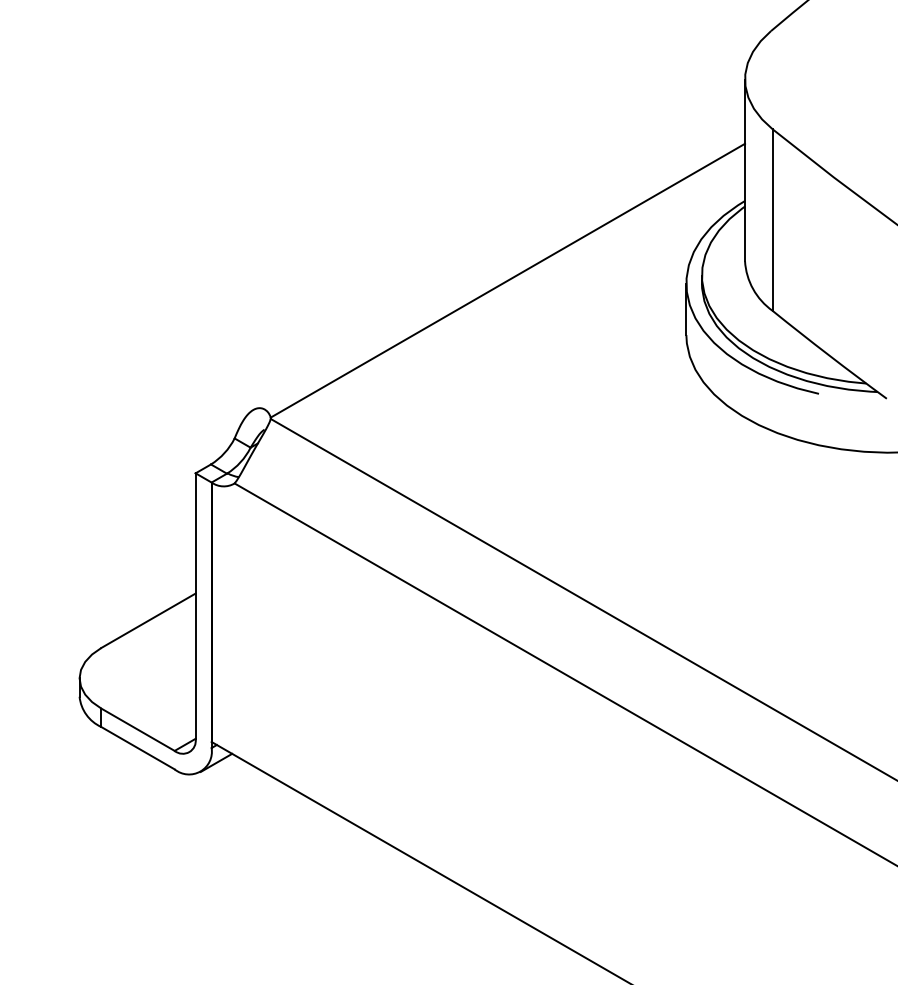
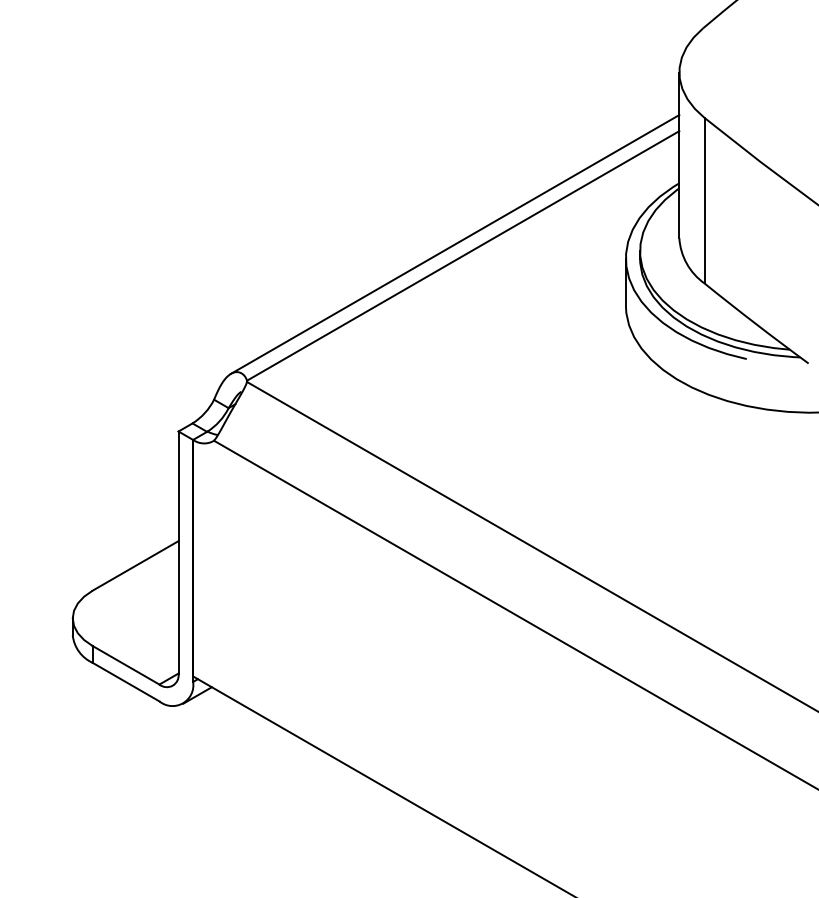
line: (498, 268) -> (454, 244), added

